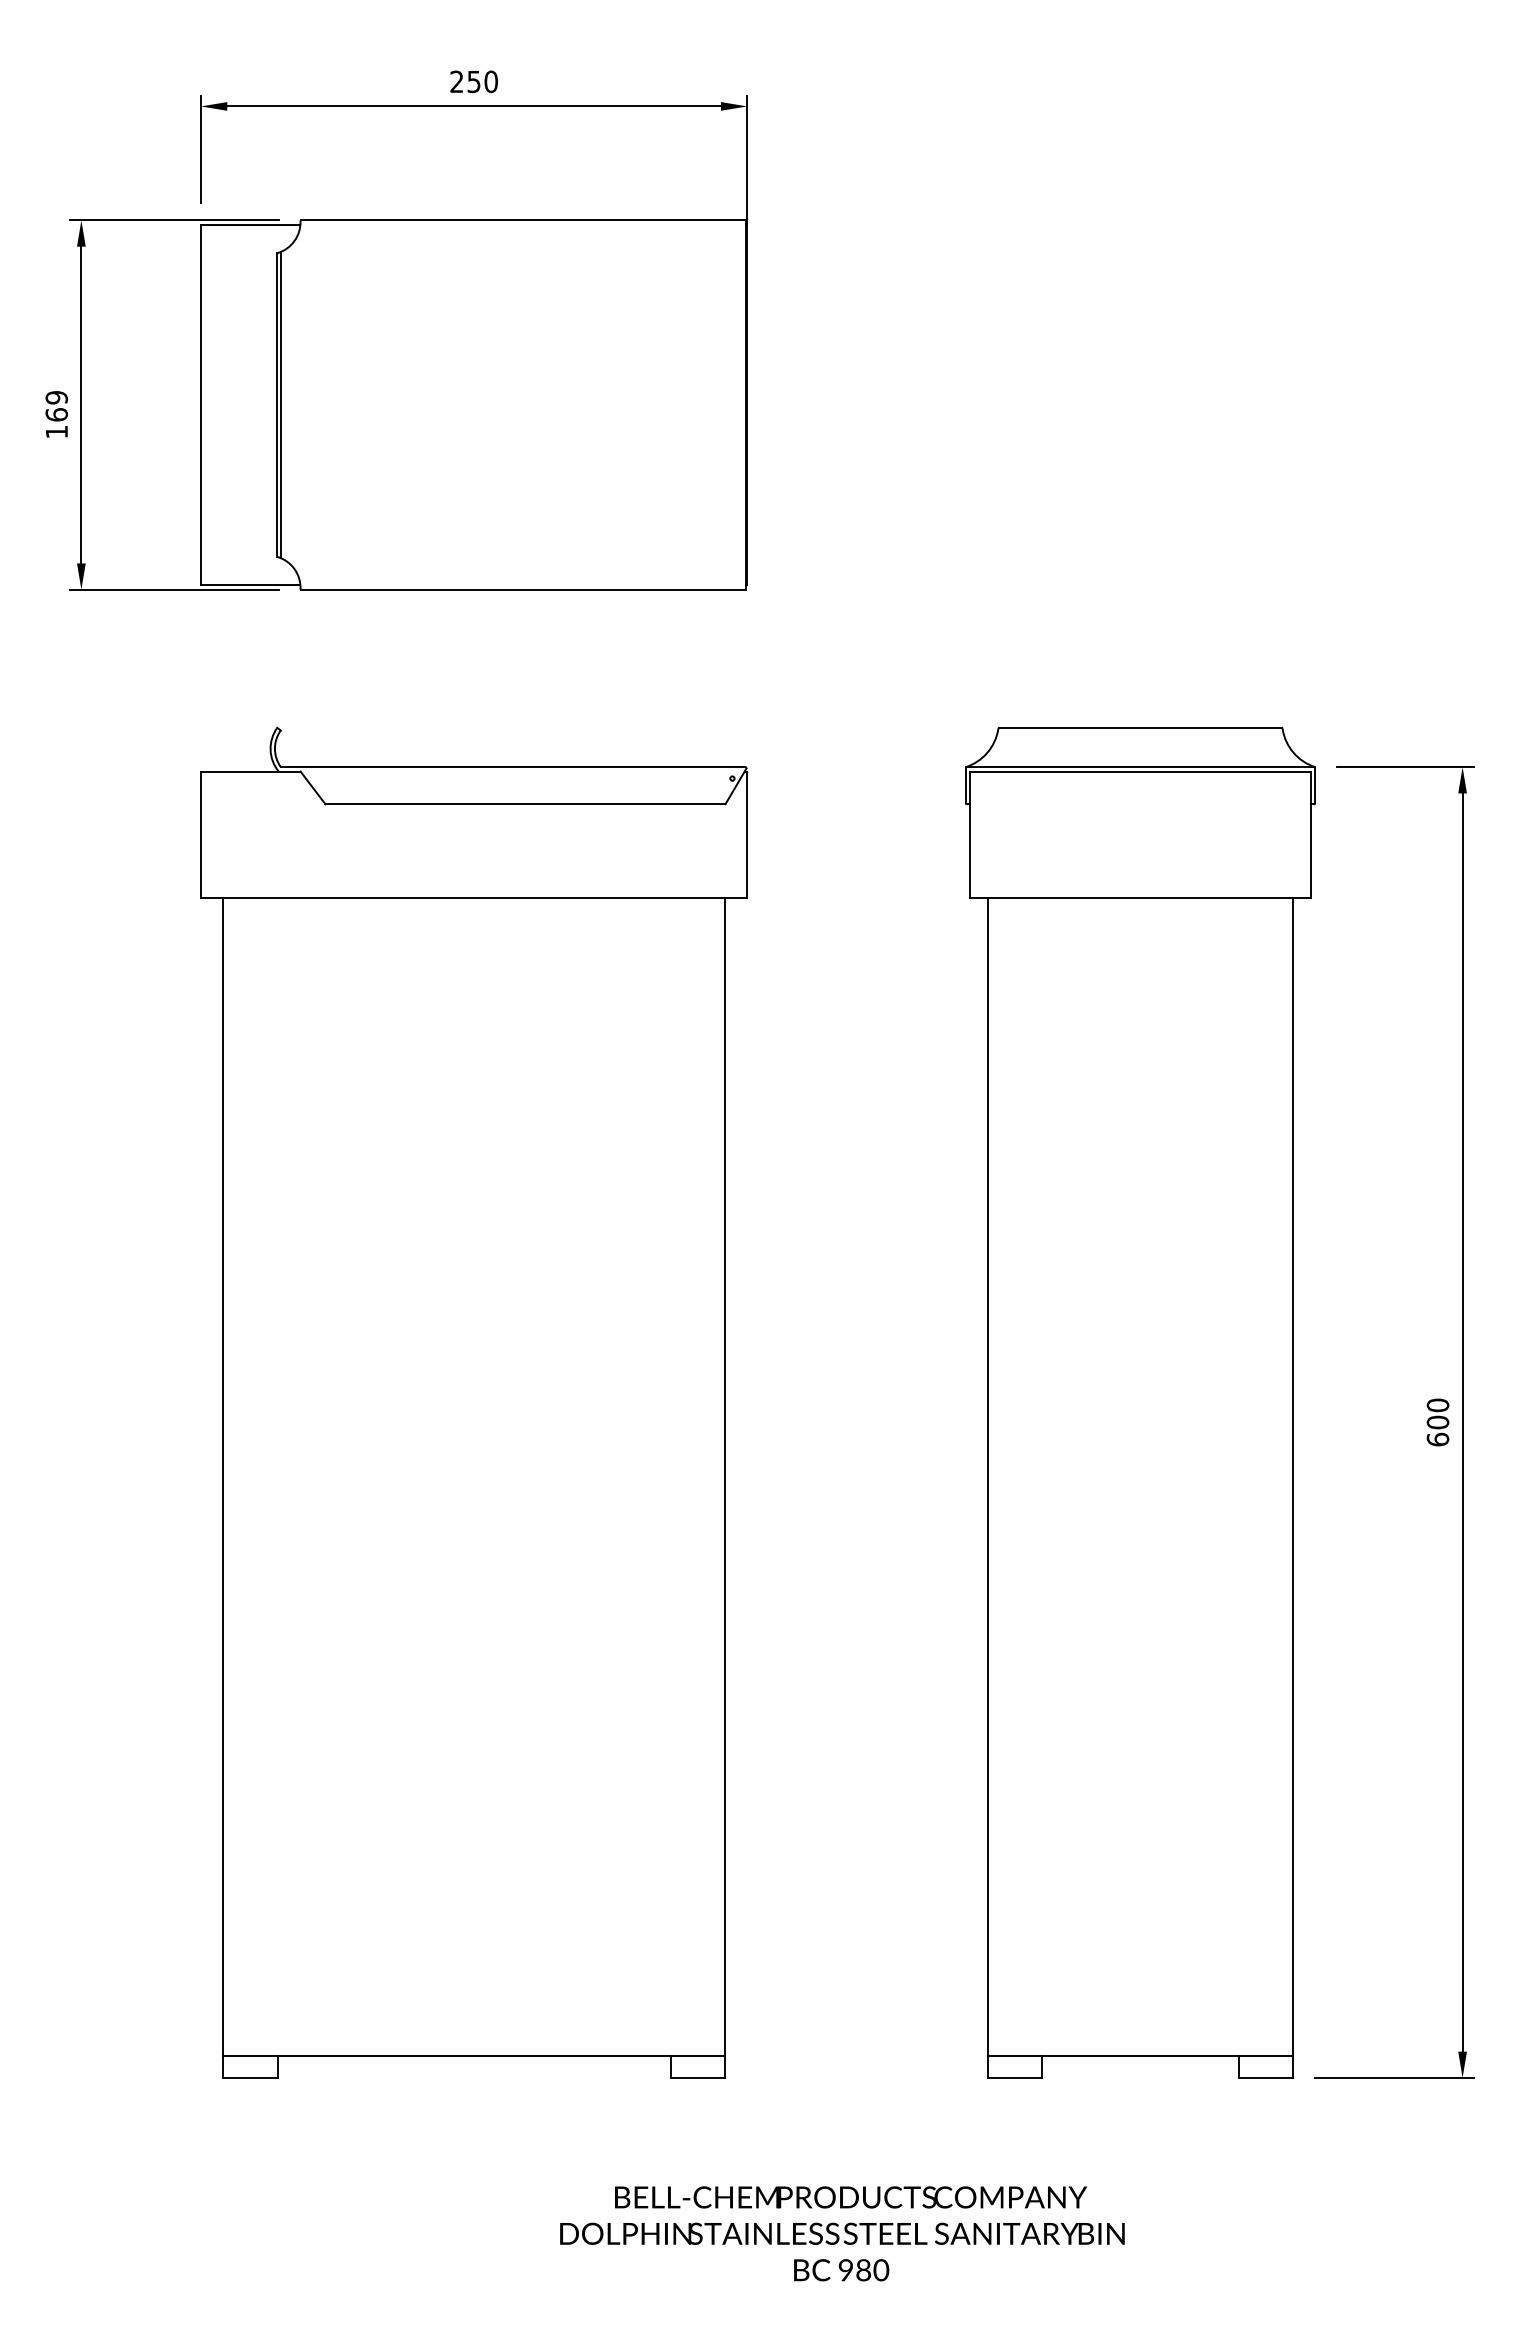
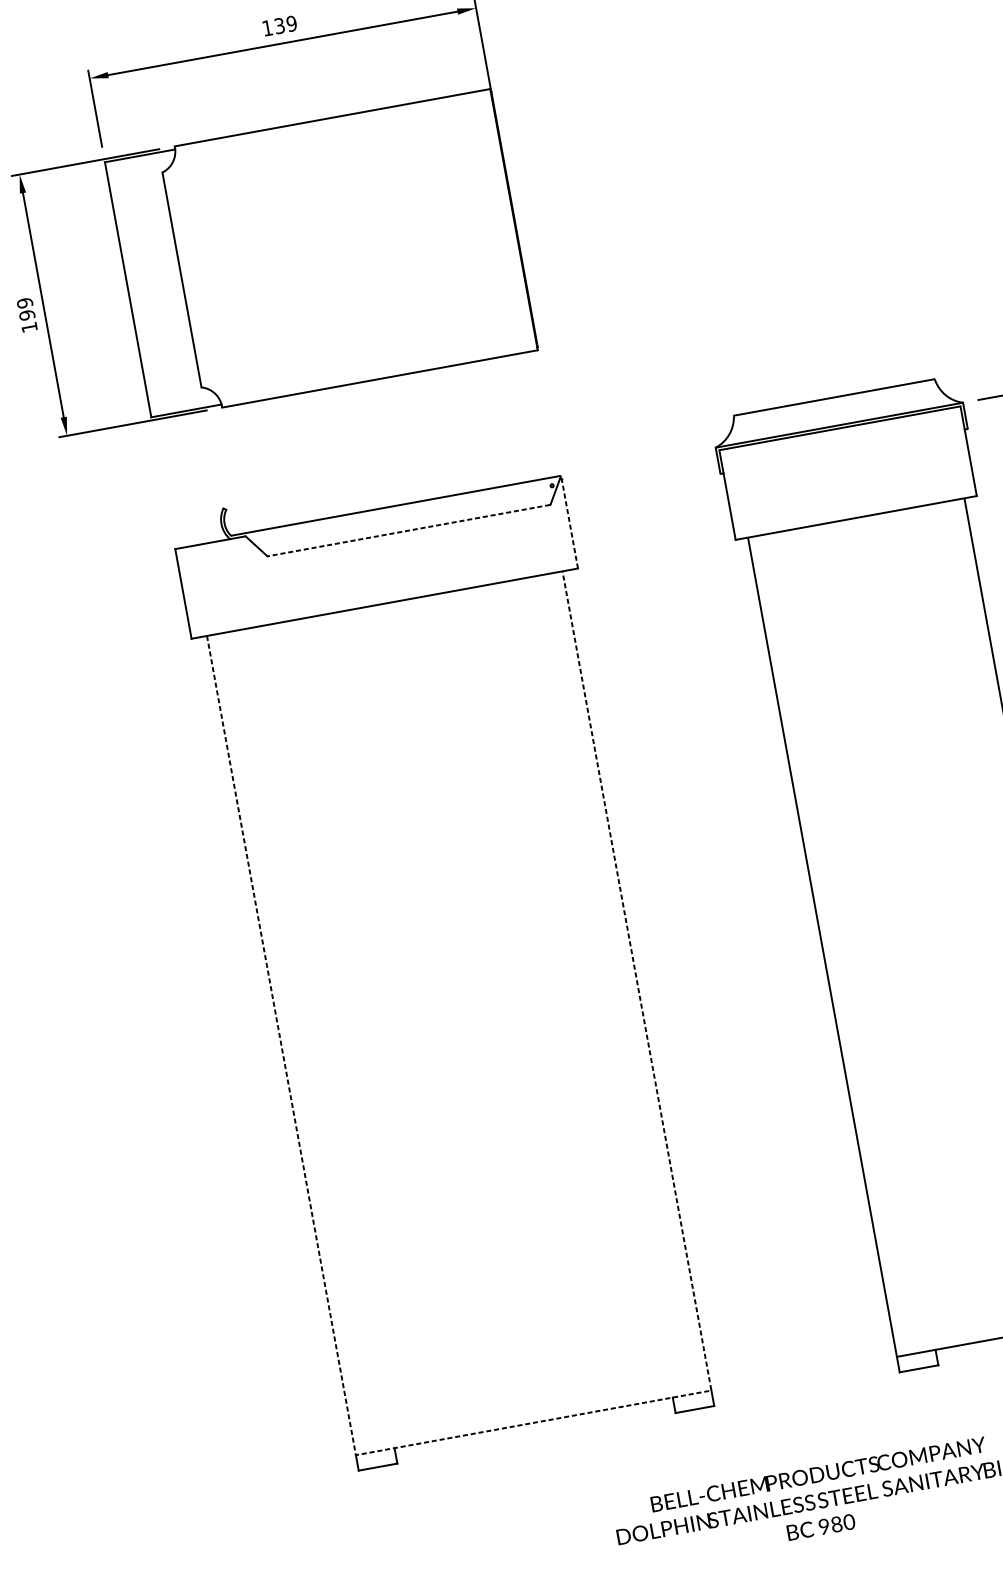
text: (473, 81) -> (279, 25), 250 -> 139
line: (280, 403) -> (184, 278), removed
text: (56, 414) -> (26, 315), 169 -> 199
line: (525, 804) -> (409, 530), solid -> dashed
line: (747, 834) -> (569, 523), solid -> dashed
line: (474, 2055) -> (533, 1422), solid -> dashed

